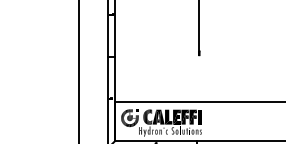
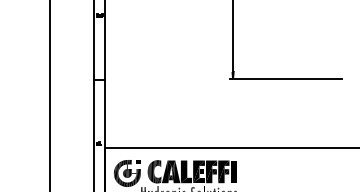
line: (233, 56) -> (285, 79), added

